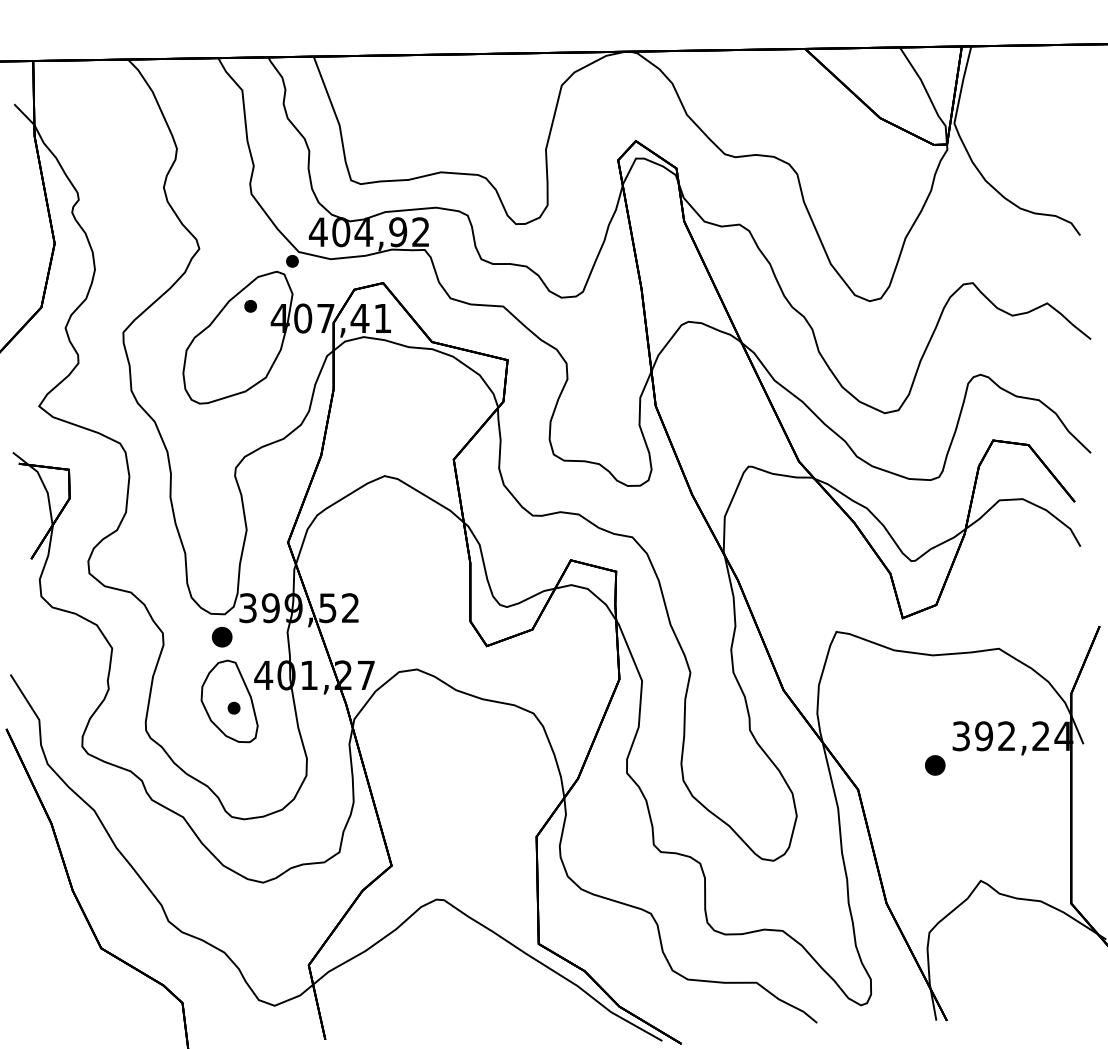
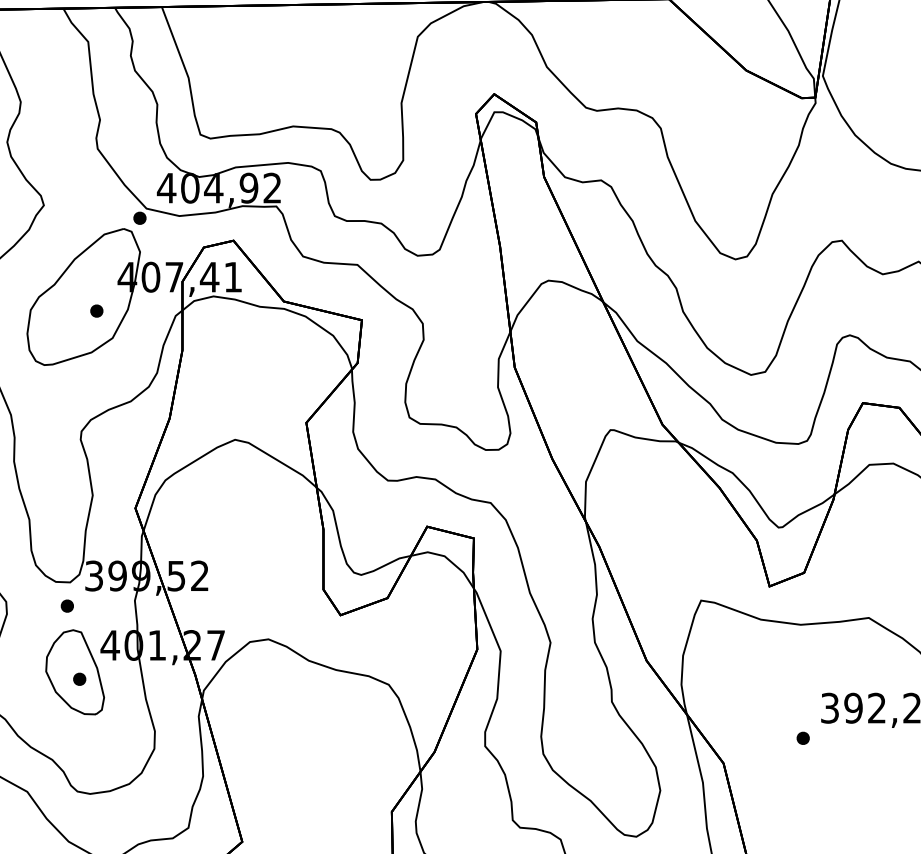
part: (250, 306) -> (96, 311), moved
part: (221, 637) -> (66, 606), size x0.62
part: (935, 765) -> (803, 738), size x0.62

